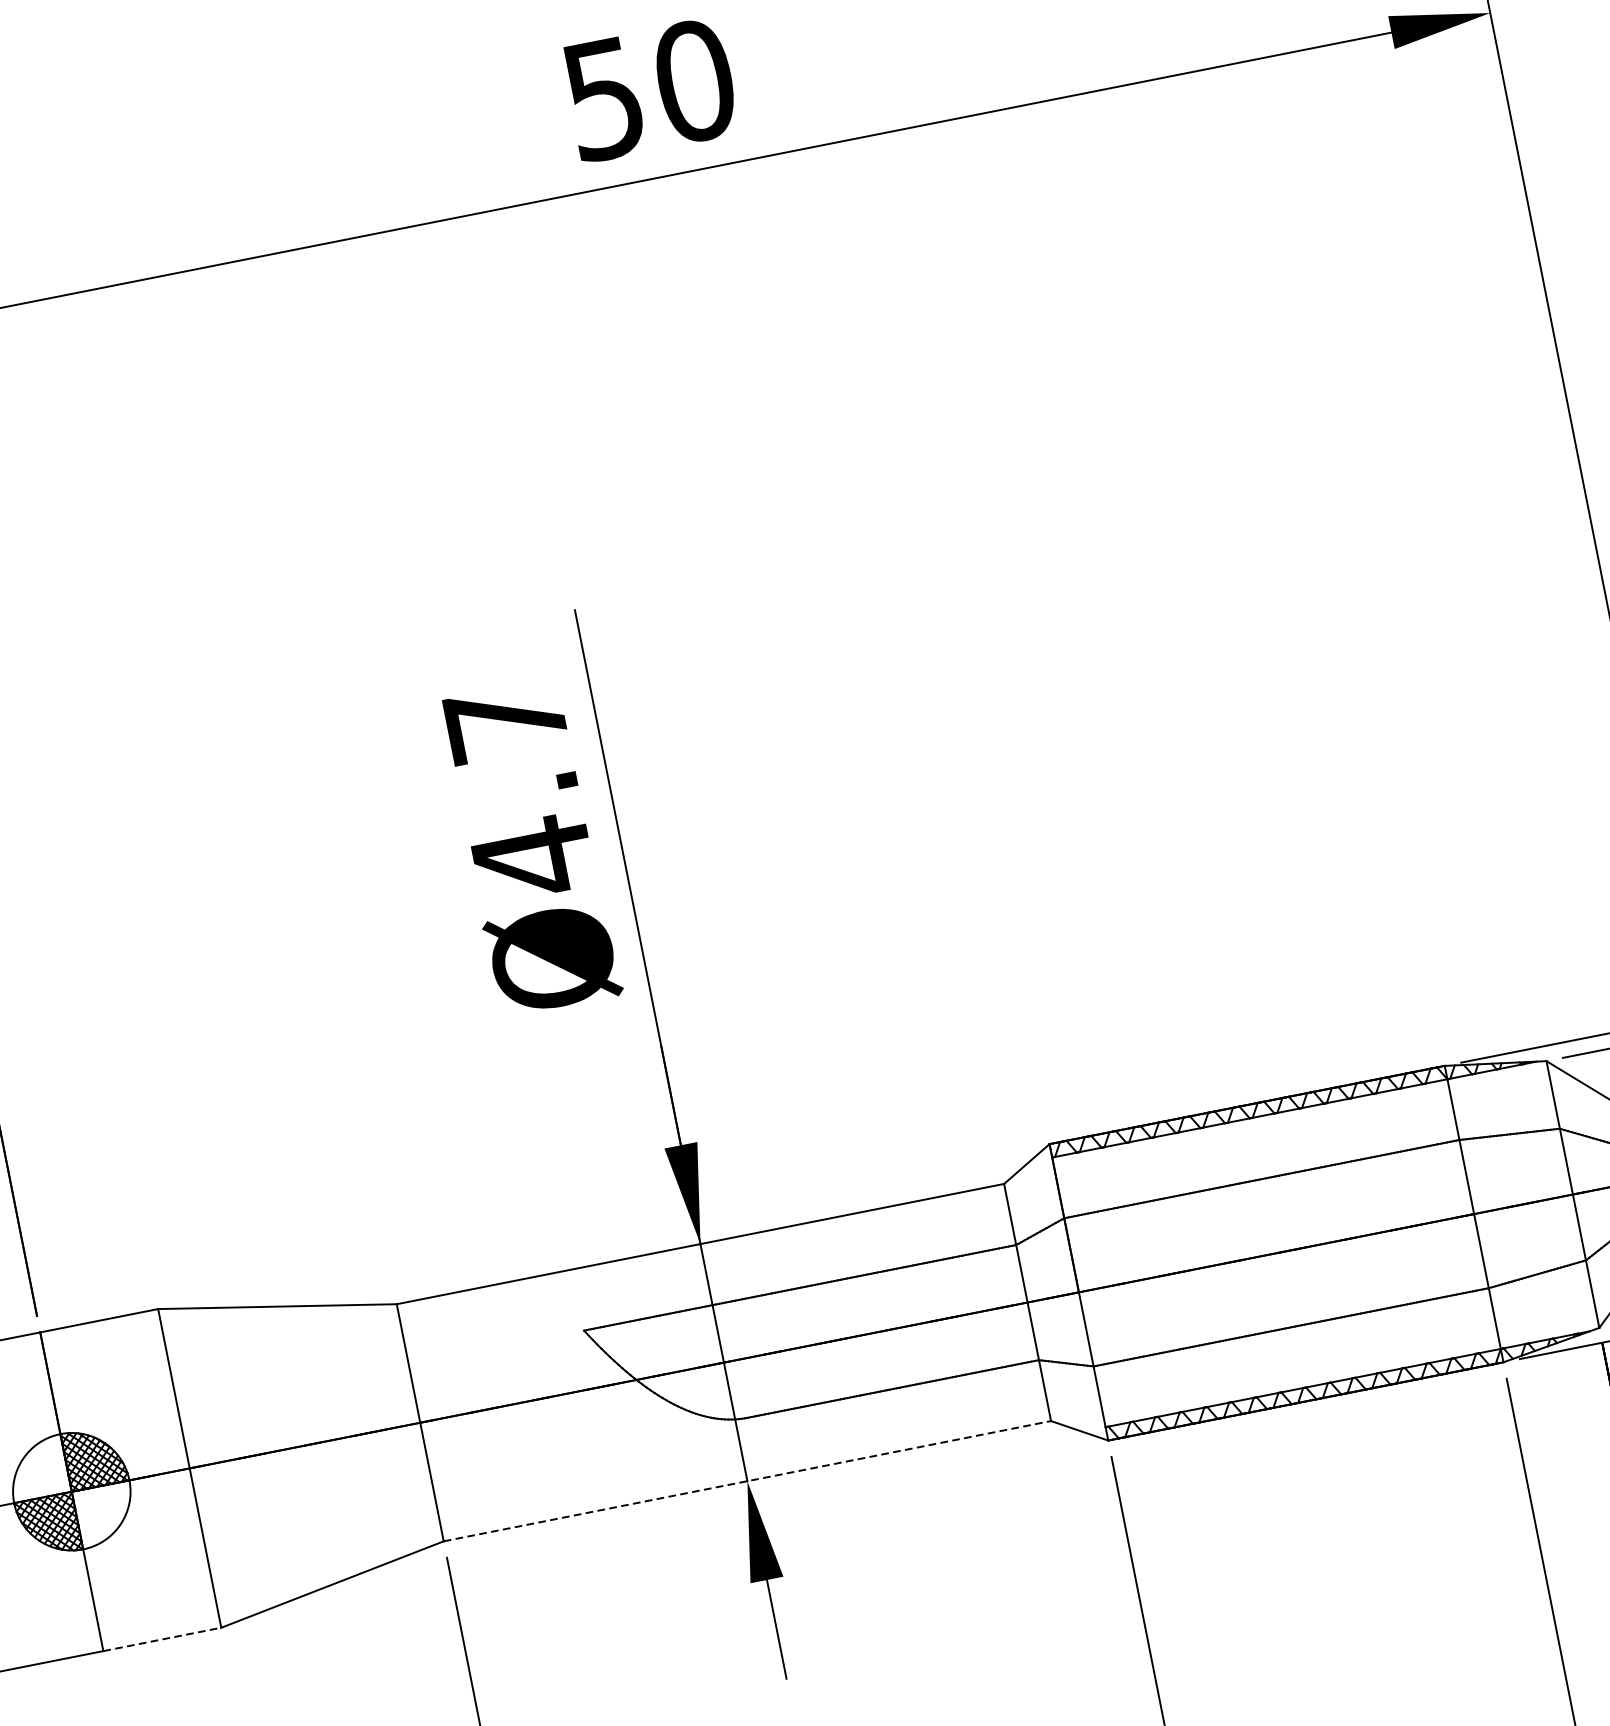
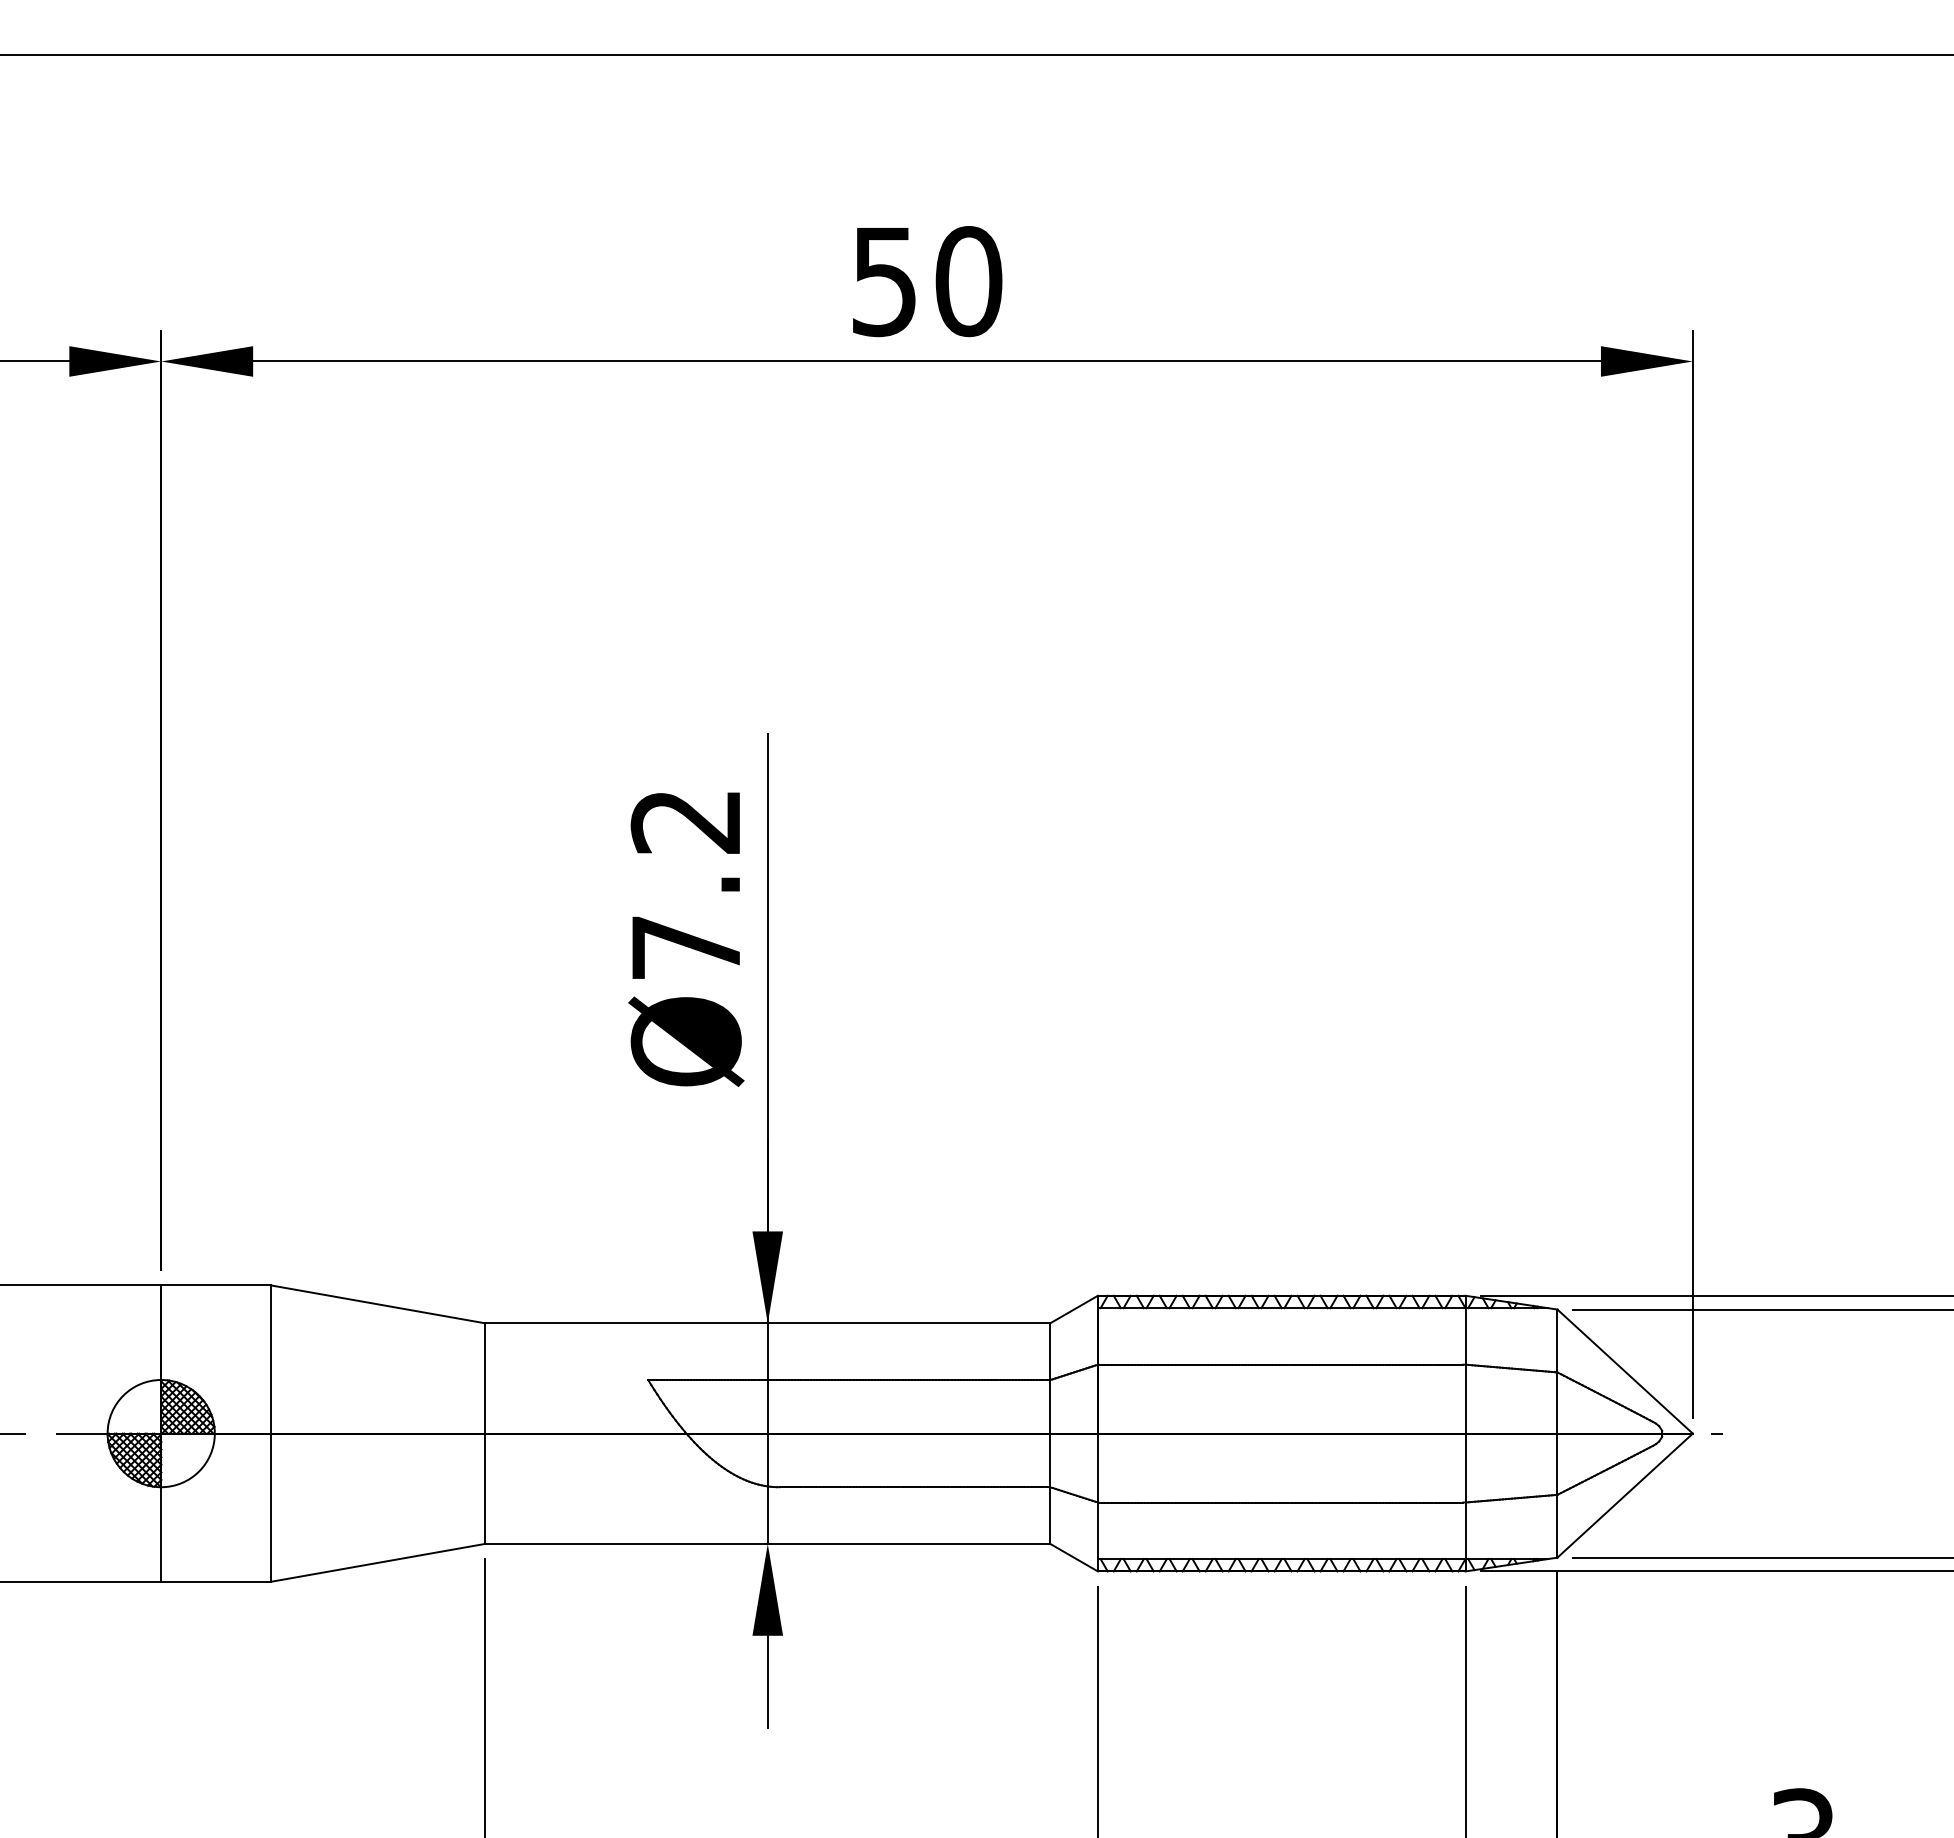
text: (517, 792) -> (684, 886), Ø4.7 -> Ø7.2
line: (748, 1480) -> (768, 1543), dashed -> solid
line: (162, 1638) -> (216, 1581), dashed -> solid

